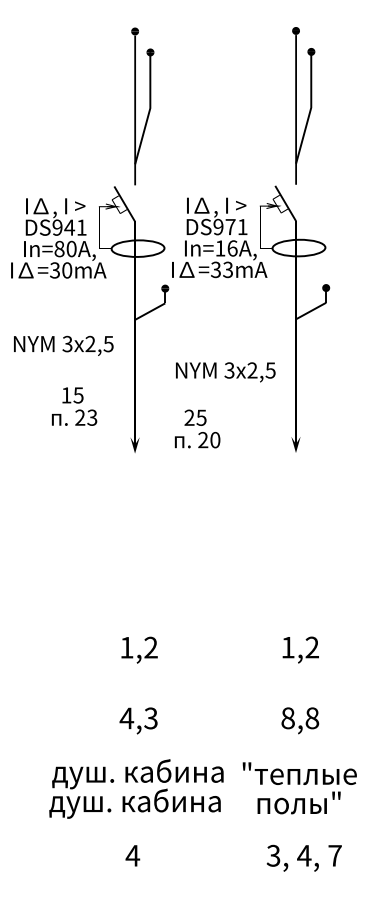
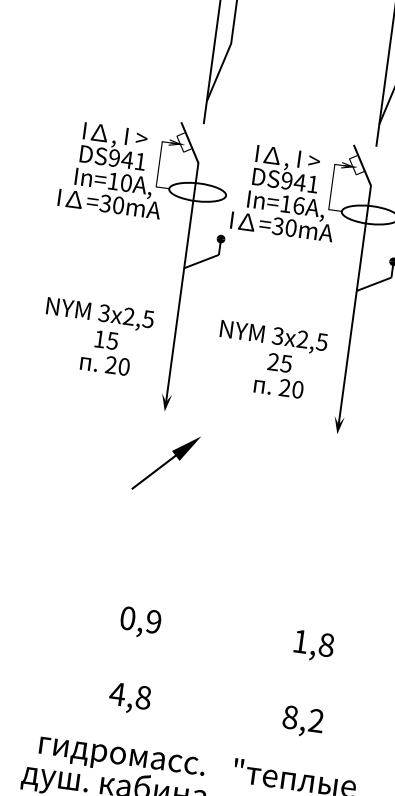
text: (230, 227) -> (299, 183), DS971 -> DS941
text: (59, 248) -> (113, 180), In=80A, -> In=10A,
text: (228, 269) -> (291, 227), =33mA -> =30mA
text: (63, 345) -> (99, 314), moved
text: (92, 417) -> (124, 366), 23 -> 20
text: (197, 428) -> (280, 374), moved
part: (142, 500) -> (165, 462), added
text: (138, 647) -> (140, 619), 1,2 -> 0,9
text: (312, 647) -> (326, 645), 1,2 -> 1,8
text: (150, 718) -> (142, 697), 4,3 -> 4,8
text: (312, 718) -> (316, 721), 8,8 -> 8,2
text: (137, 774) -> (120, 755), душ. кабина -> гидромасс.

